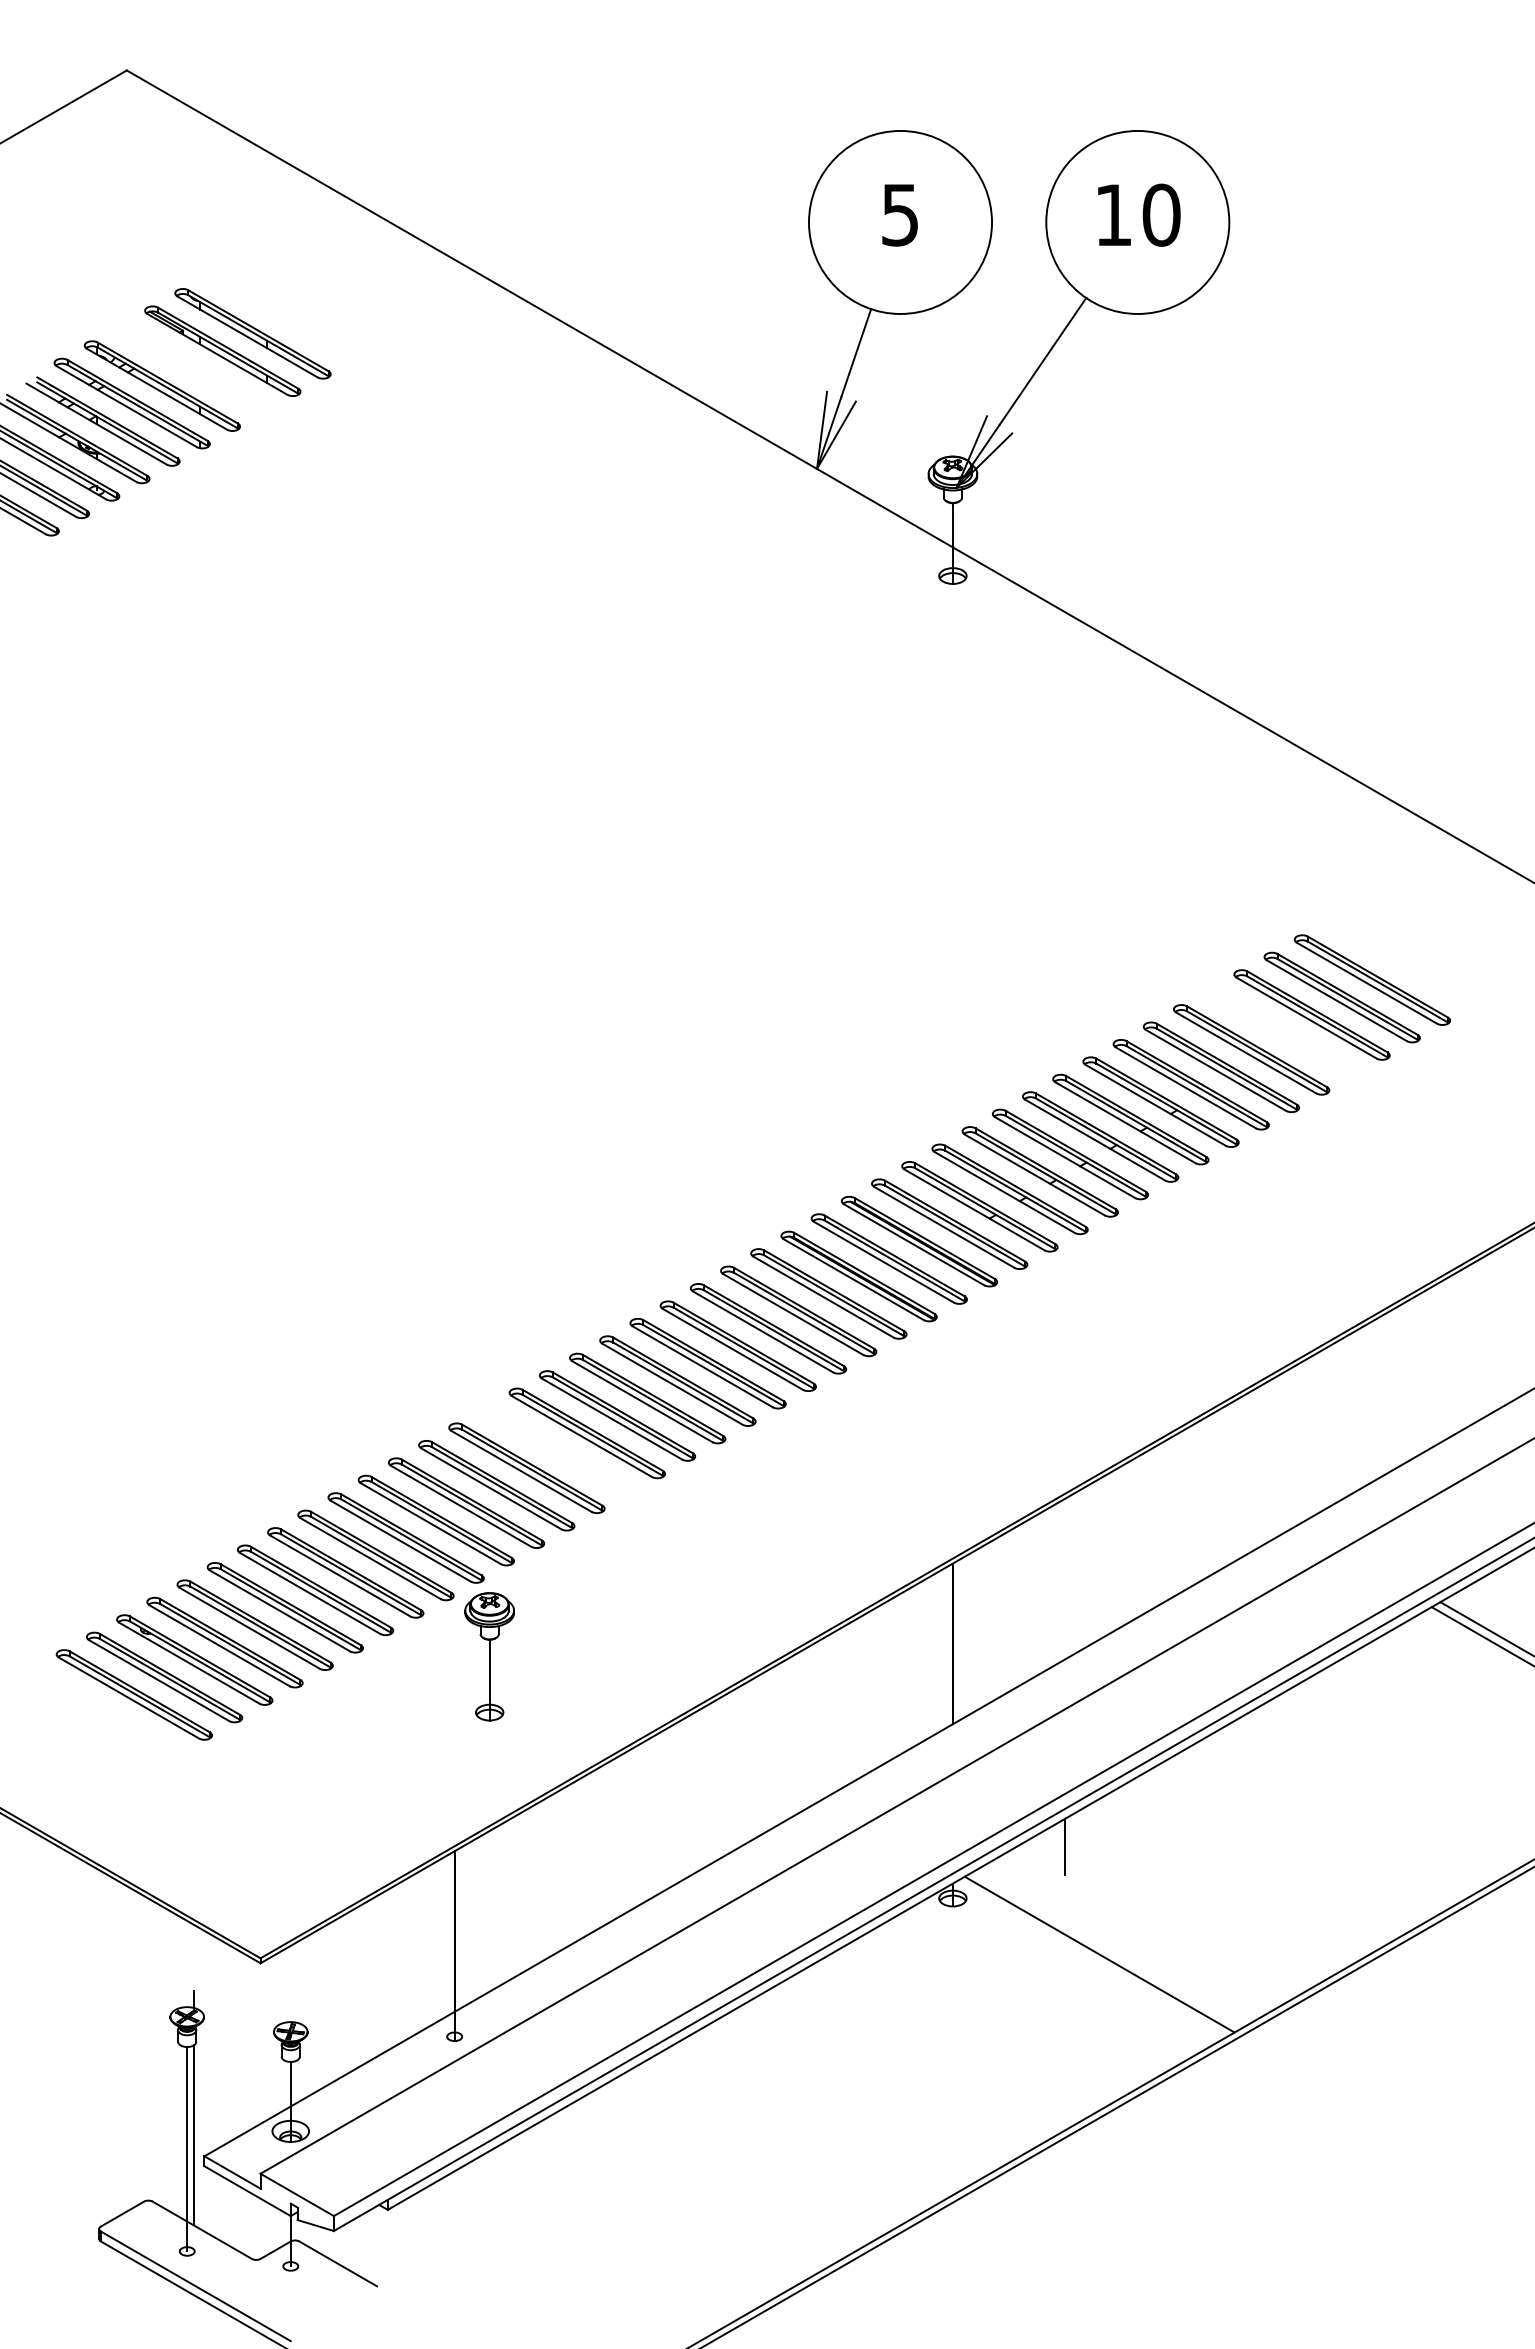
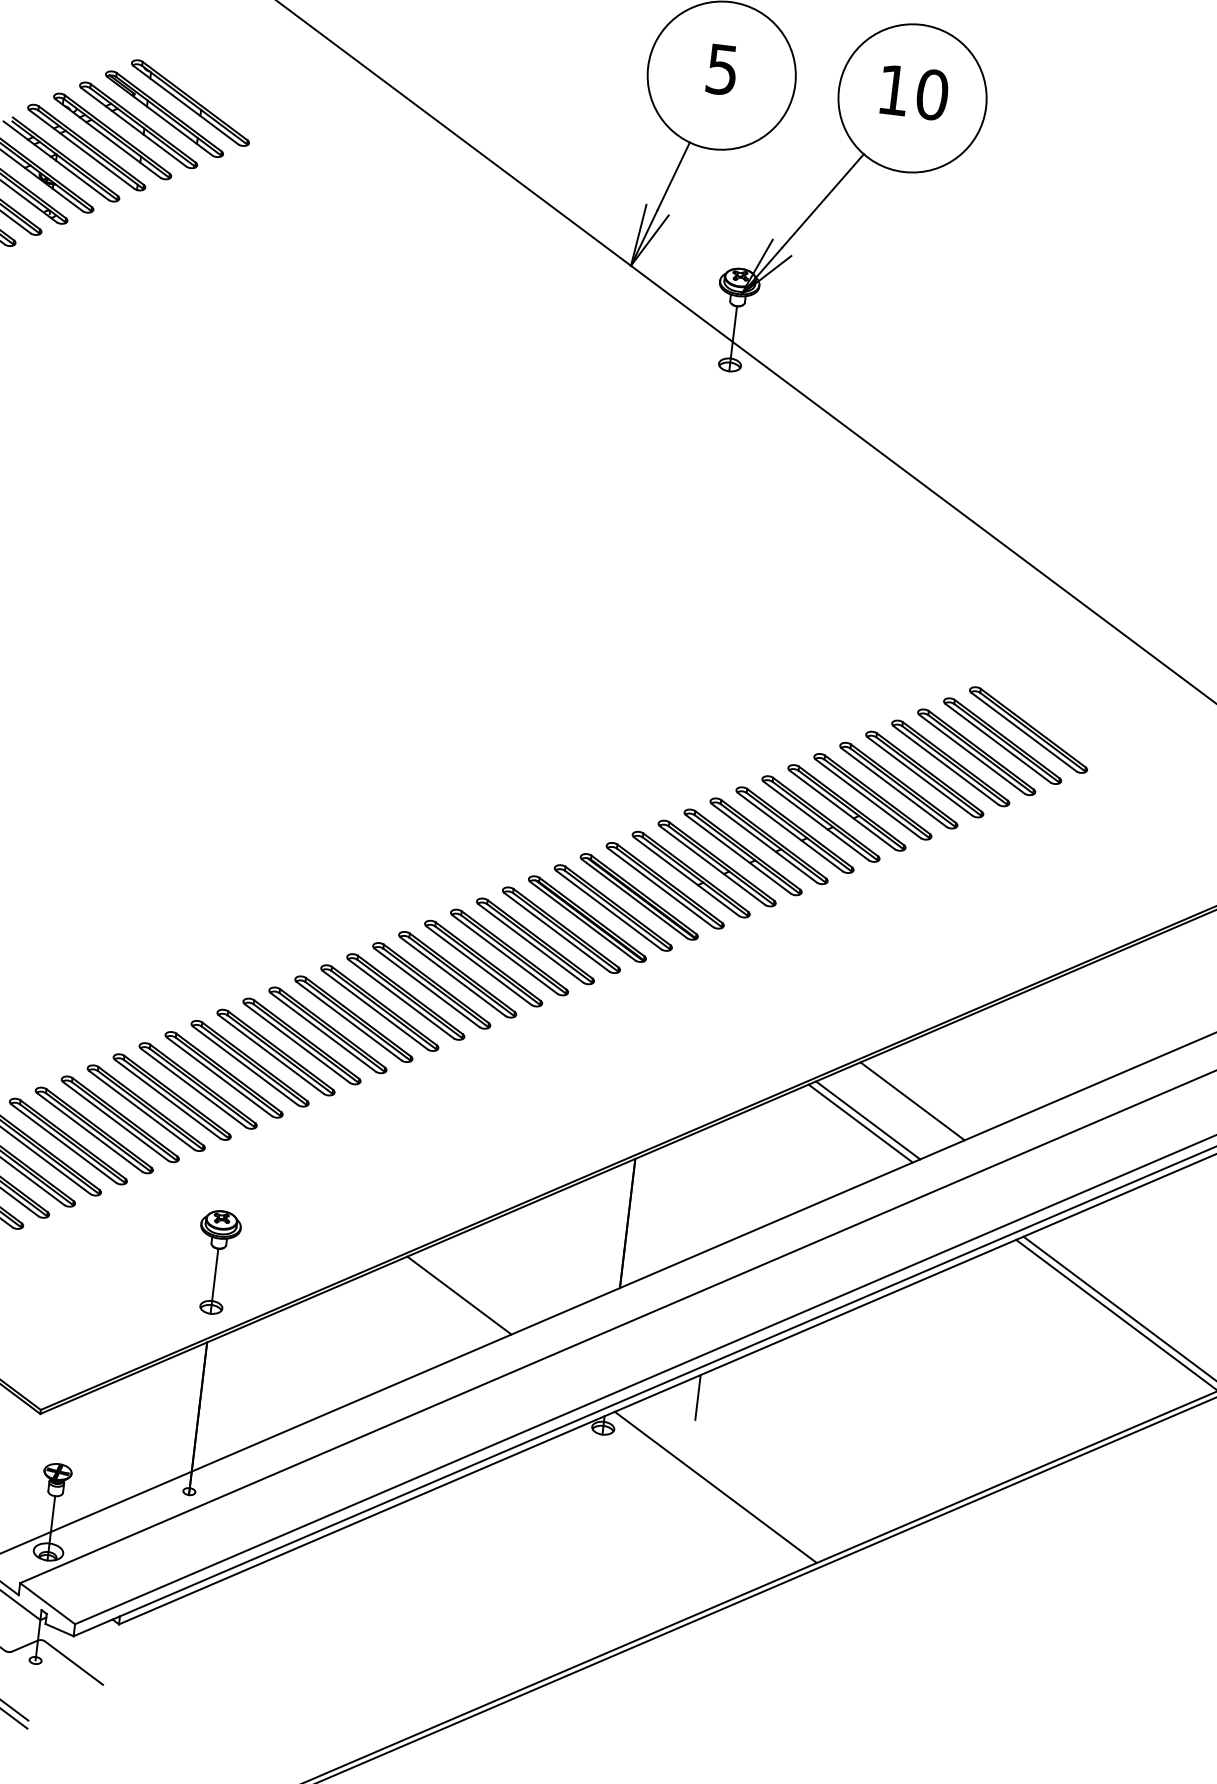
part: (192, 368) -> (138, 125), added
part: (1281, 1032) -> (950, 763), added
part: (556, 1450) -> (327, 1030), added
line: (1284, 1452) -> (912, 1101), added
line: (1232, 1482) -> (867, 1120), added
line: (1223, 1487) -> (860, 1123), added
part: (489, 1656) -> (216, 1262), moved
line: (756, 1756) -> (458, 1295), added

